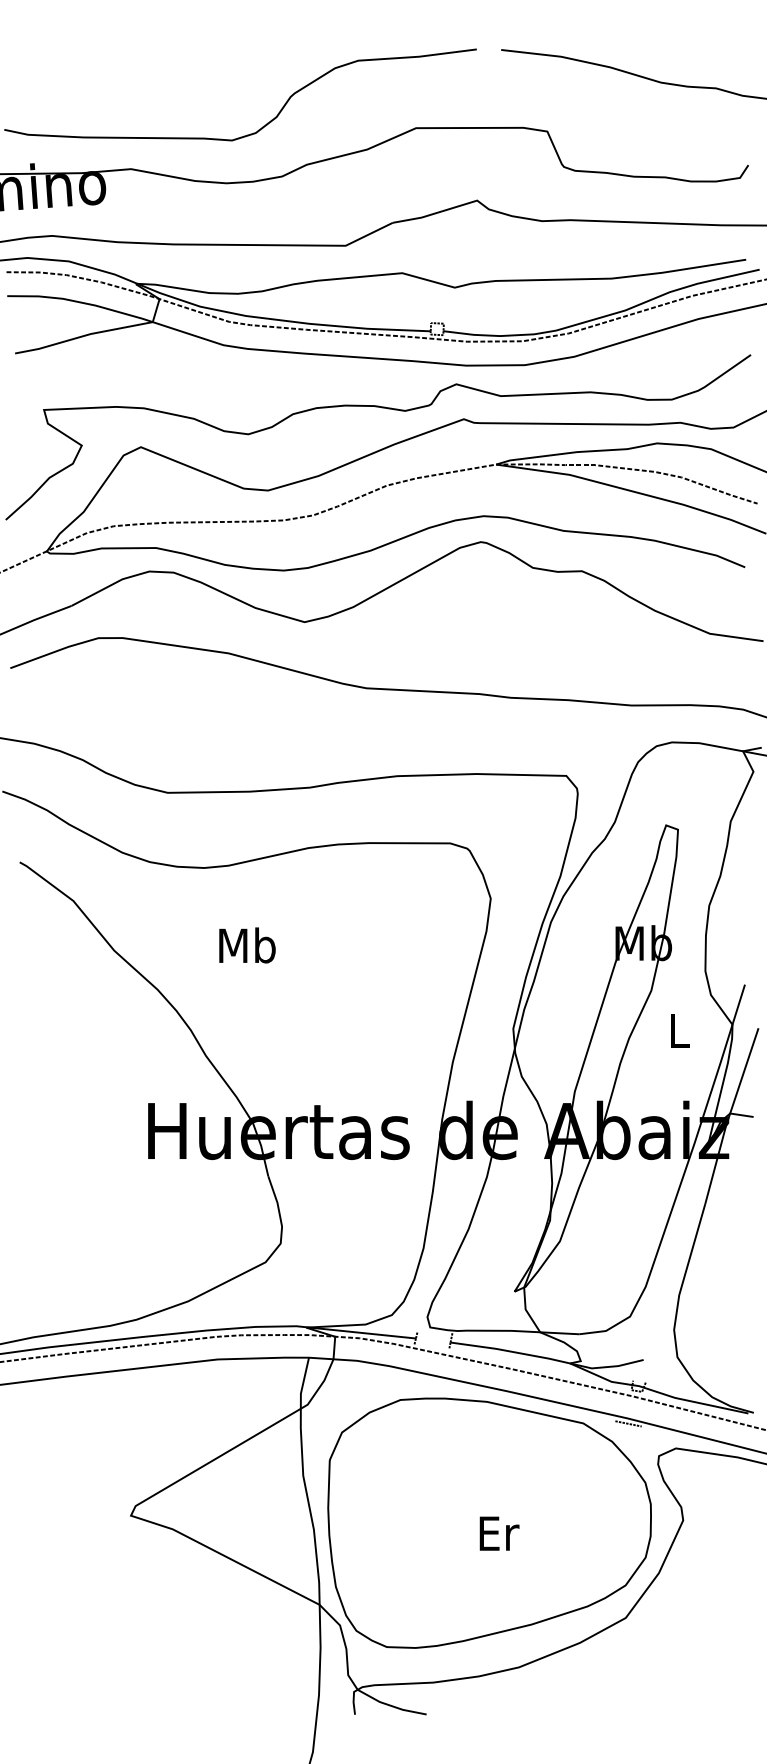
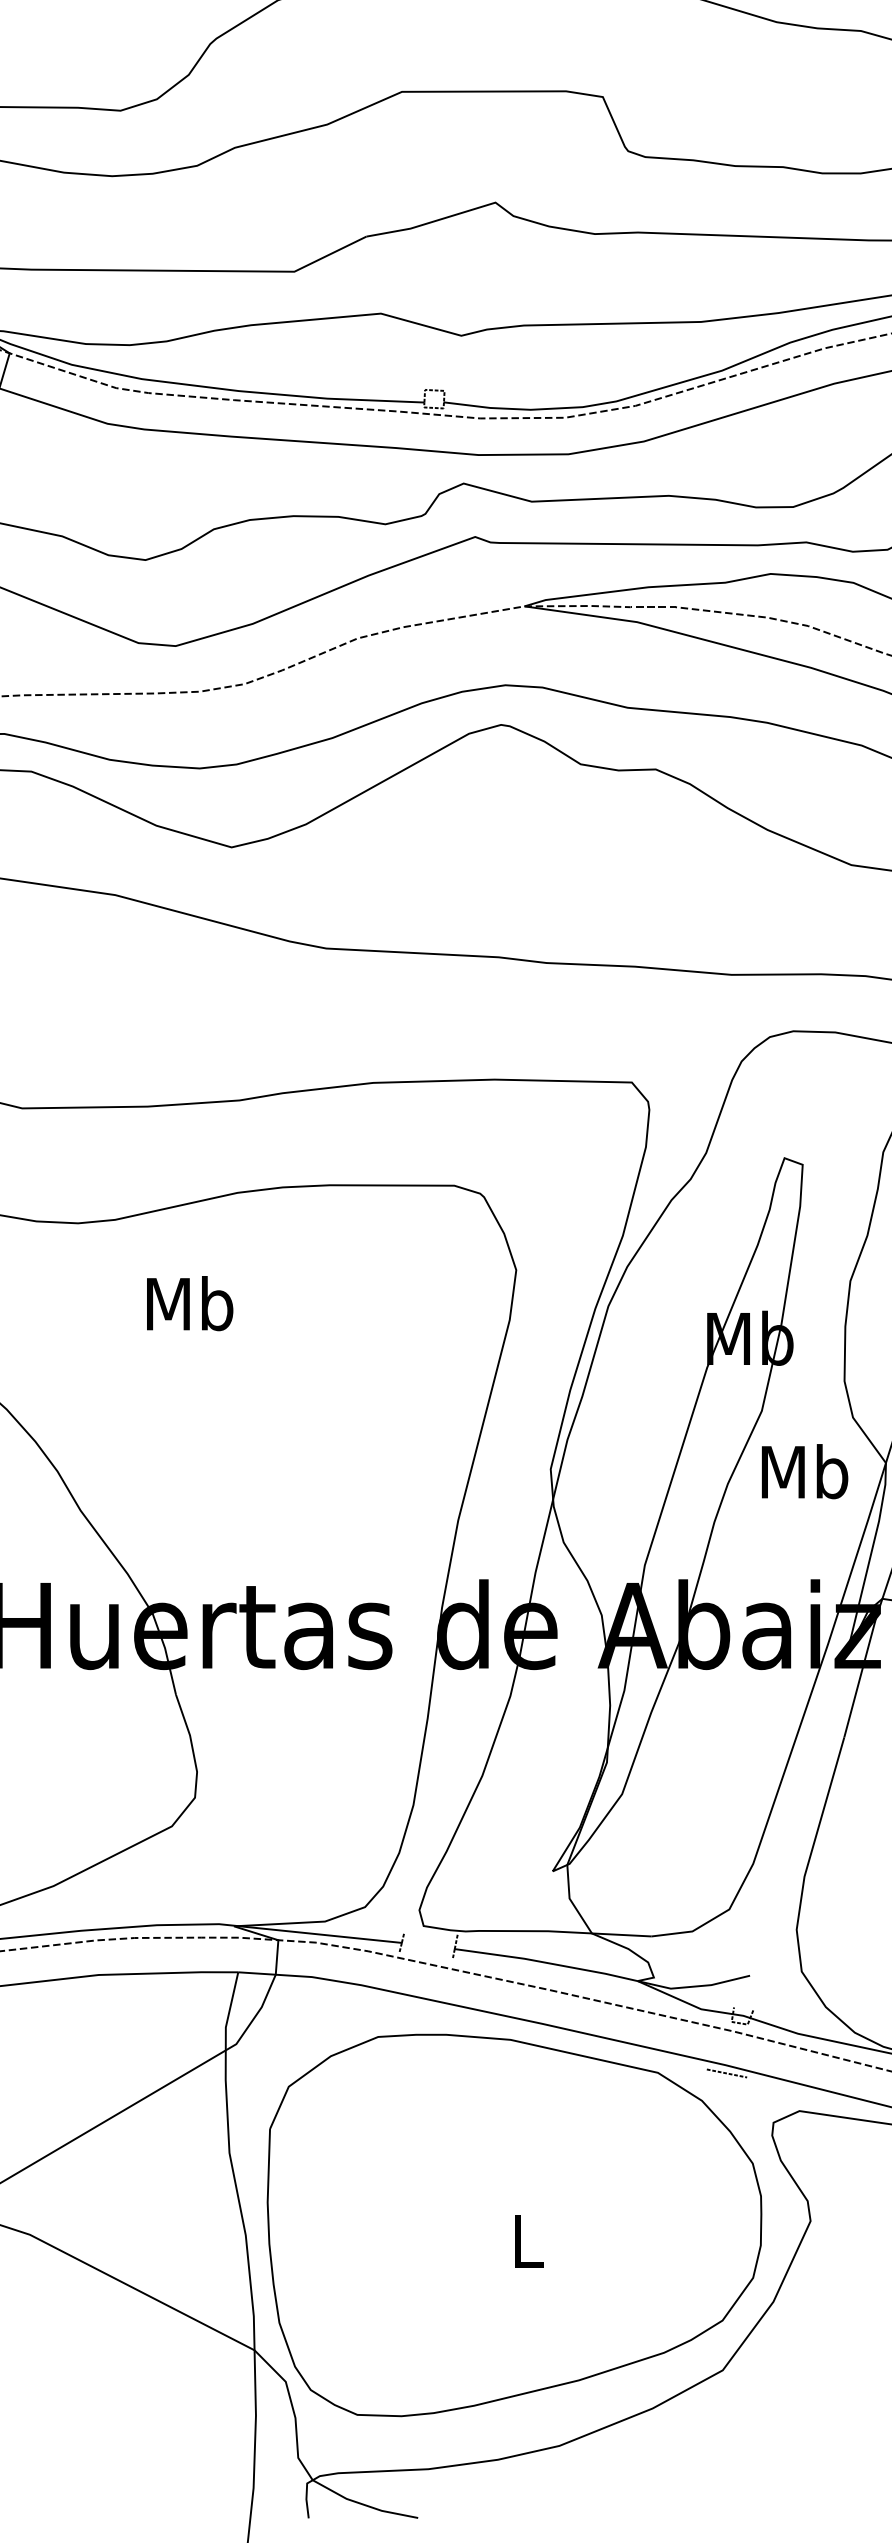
text: (247, 945) -> (190, 1303), moved
text: (679, 1030) -> (804, 1471), L -> Mb
text: (499, 1533) -> (529, 2241), Er -> L

